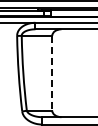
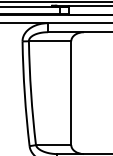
line: (52, 73) -> (71, 93), dashed -> solid

